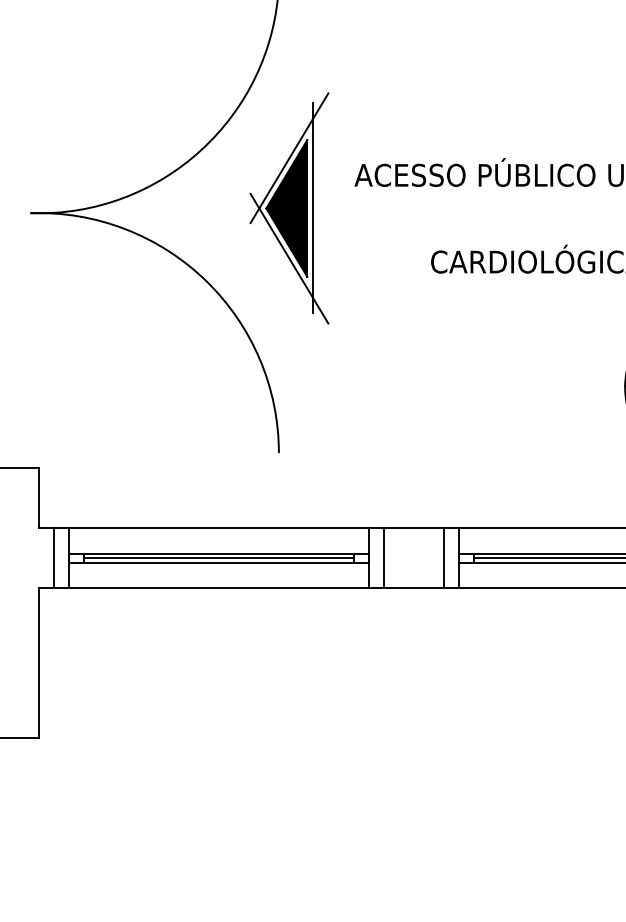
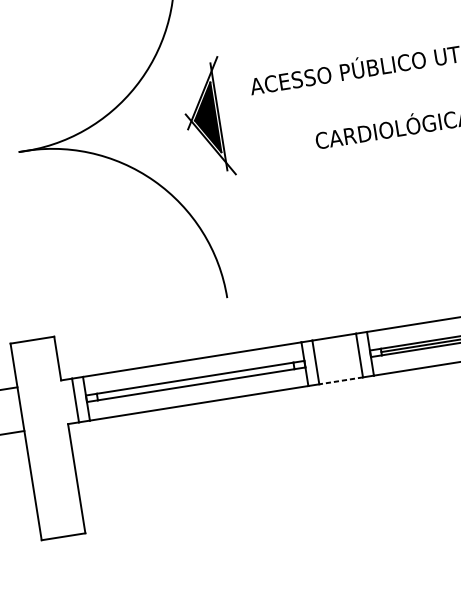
part: (289, 208) -> (206, 118), size x0.7
line: (218, 558) -> (195, 381), removed
line: (413, 588) -> (340, 381), solid -> dashed

